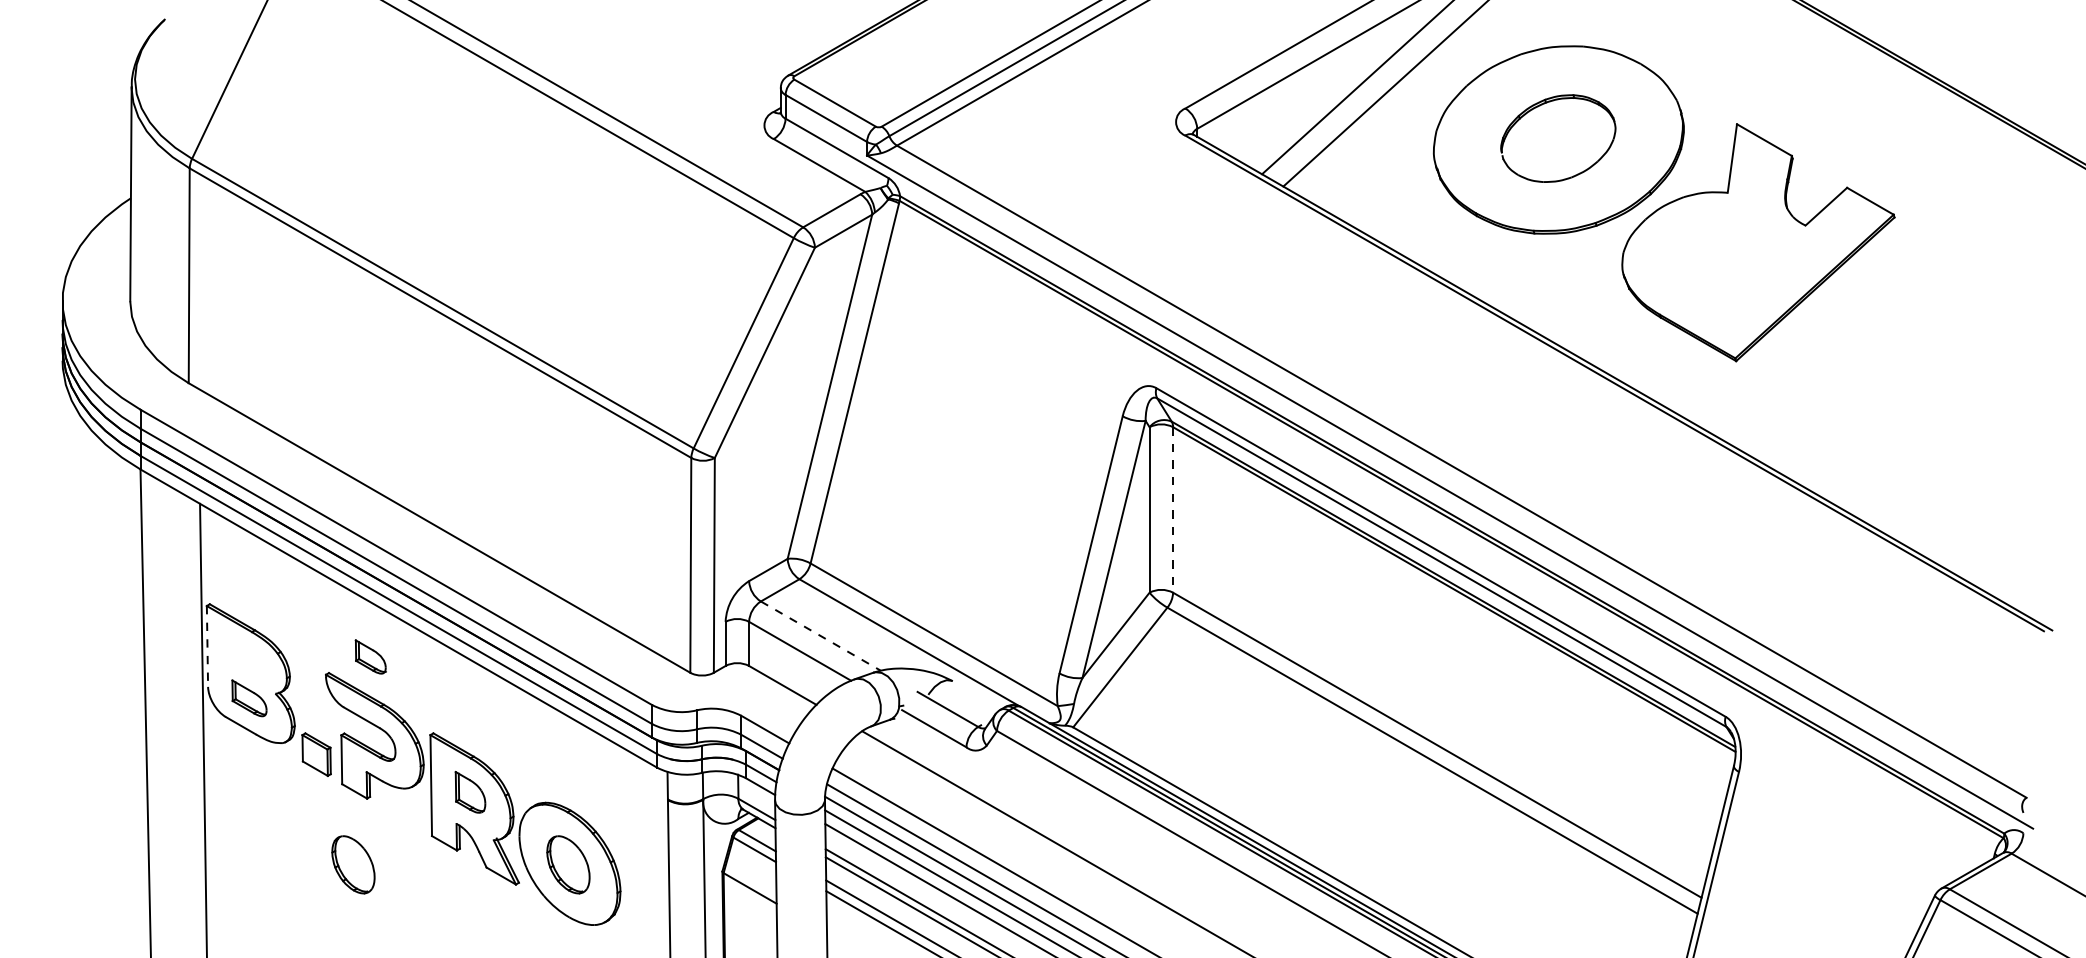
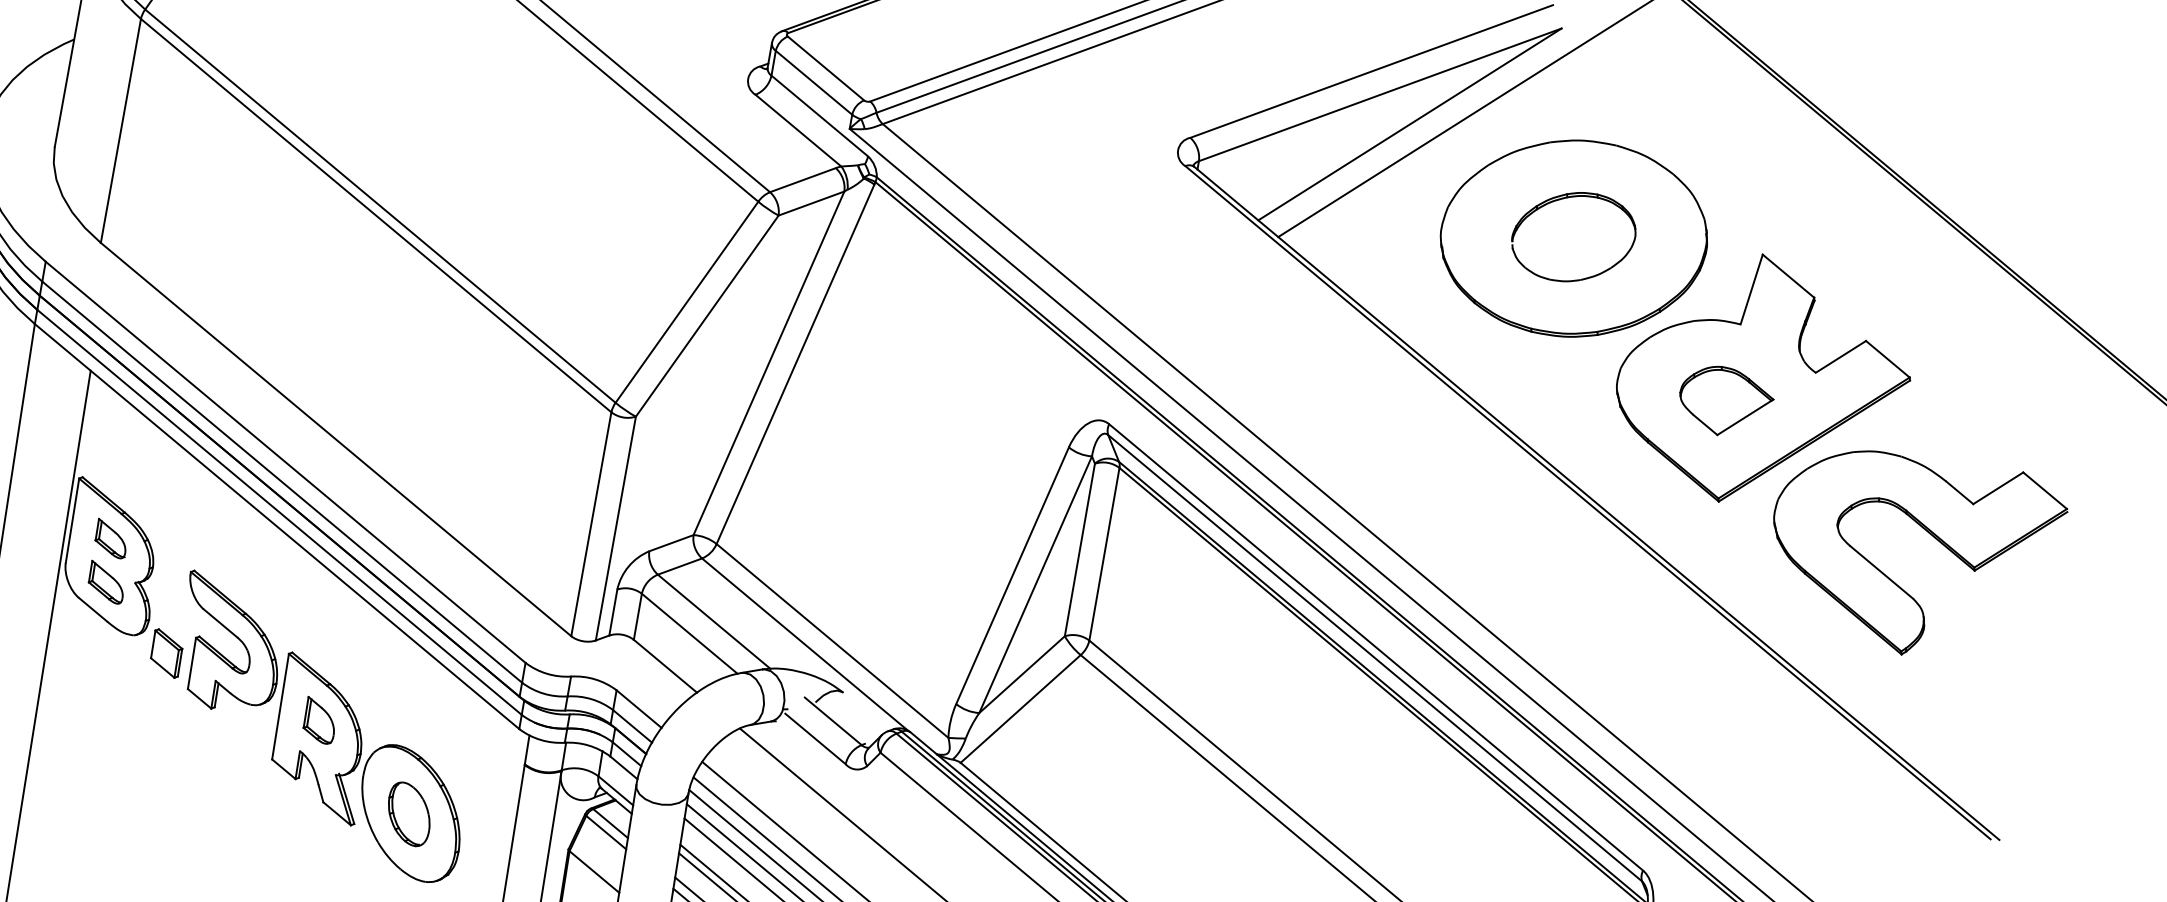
part: (1726, 267) -> (1725, 402), added
part: (1937, 357) -> (1929, 534), added
line: (1173, 509) -> (1104, 553), dashed -> solid
line: (821, 636) -> (714, 622), dashed -> solid
line: (207, 646) -> (72, 520), dashed -> solid
part: (370, 656) -> (111, 538), moved
part: (353, 864) -> (185, 774), removed

